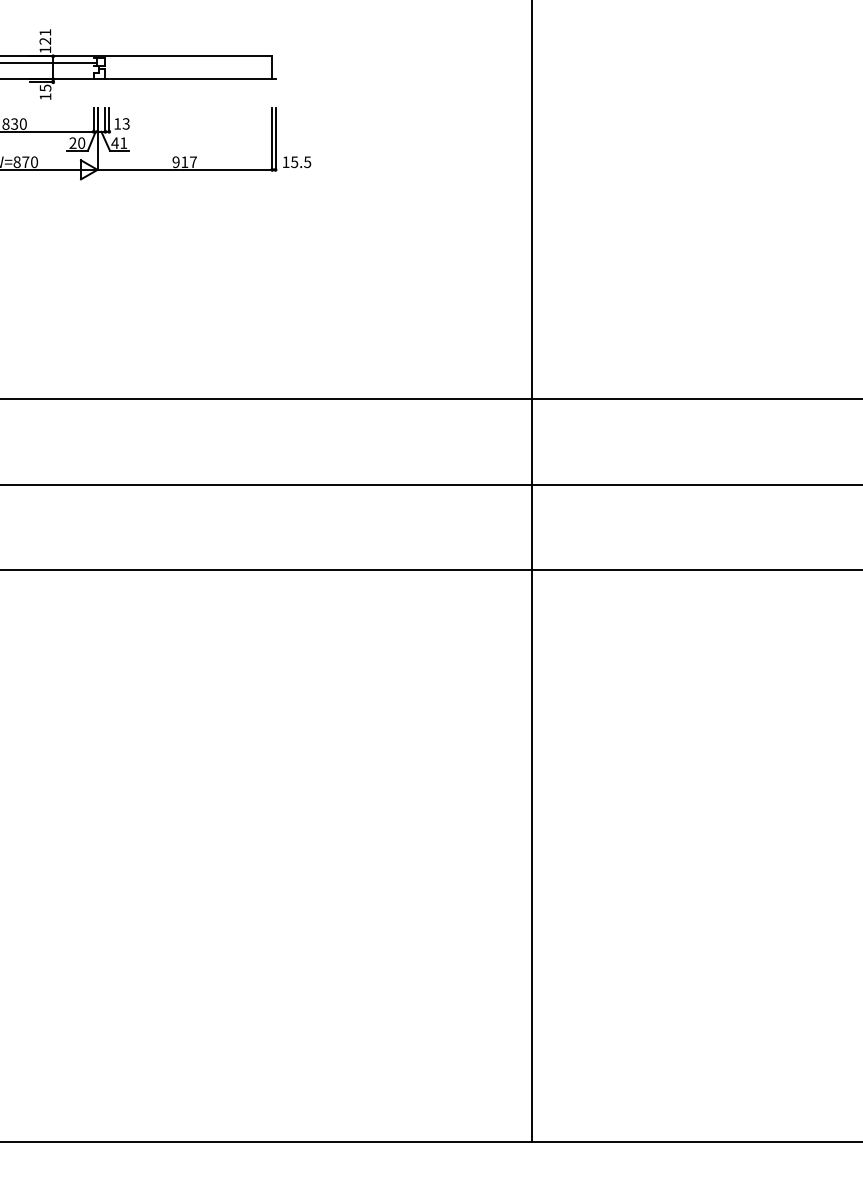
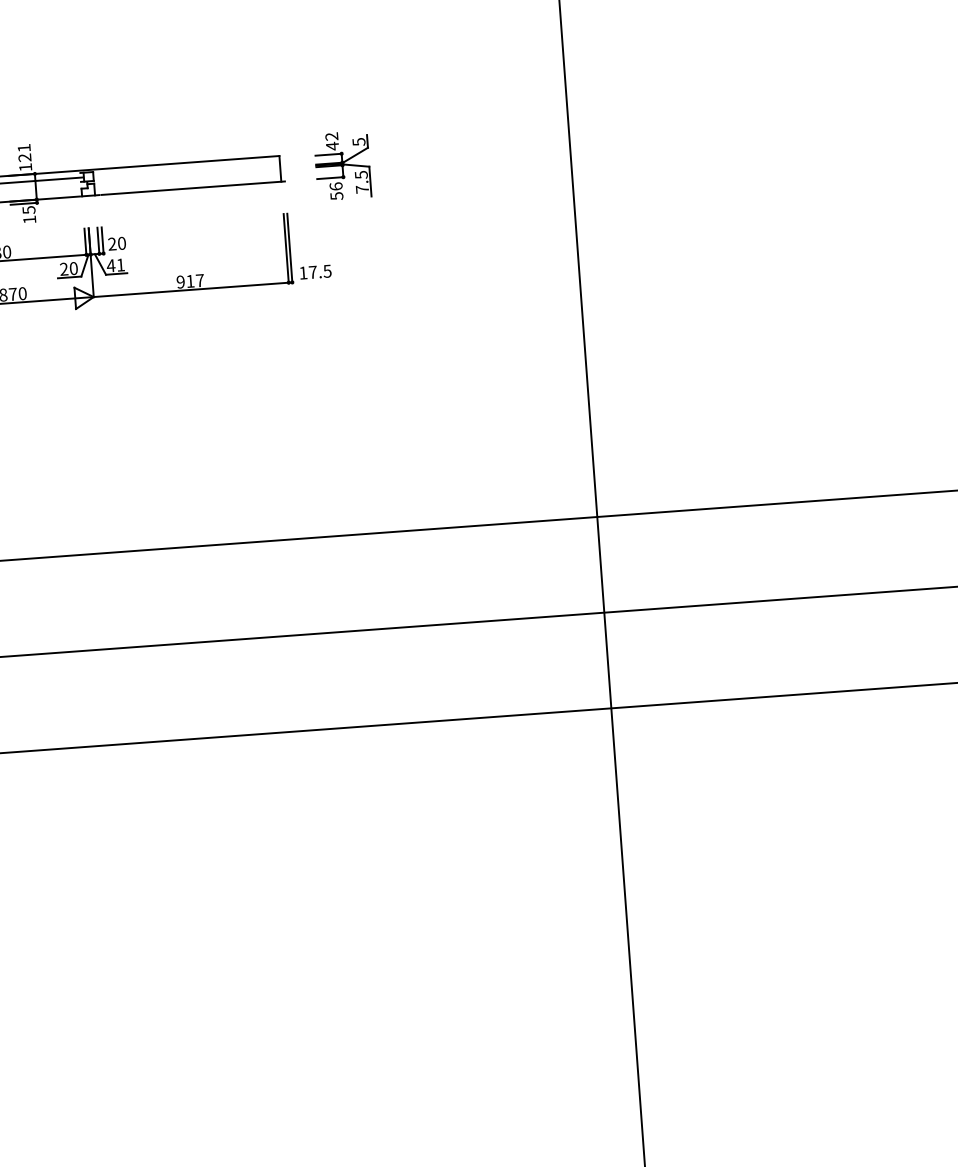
part: (328, 69) -> (343, 166), added
text: (121, 123) -> (116, 243), 13 -> 20
text: (294, 162) -> (312, 272), 15.5 -> 17.5

